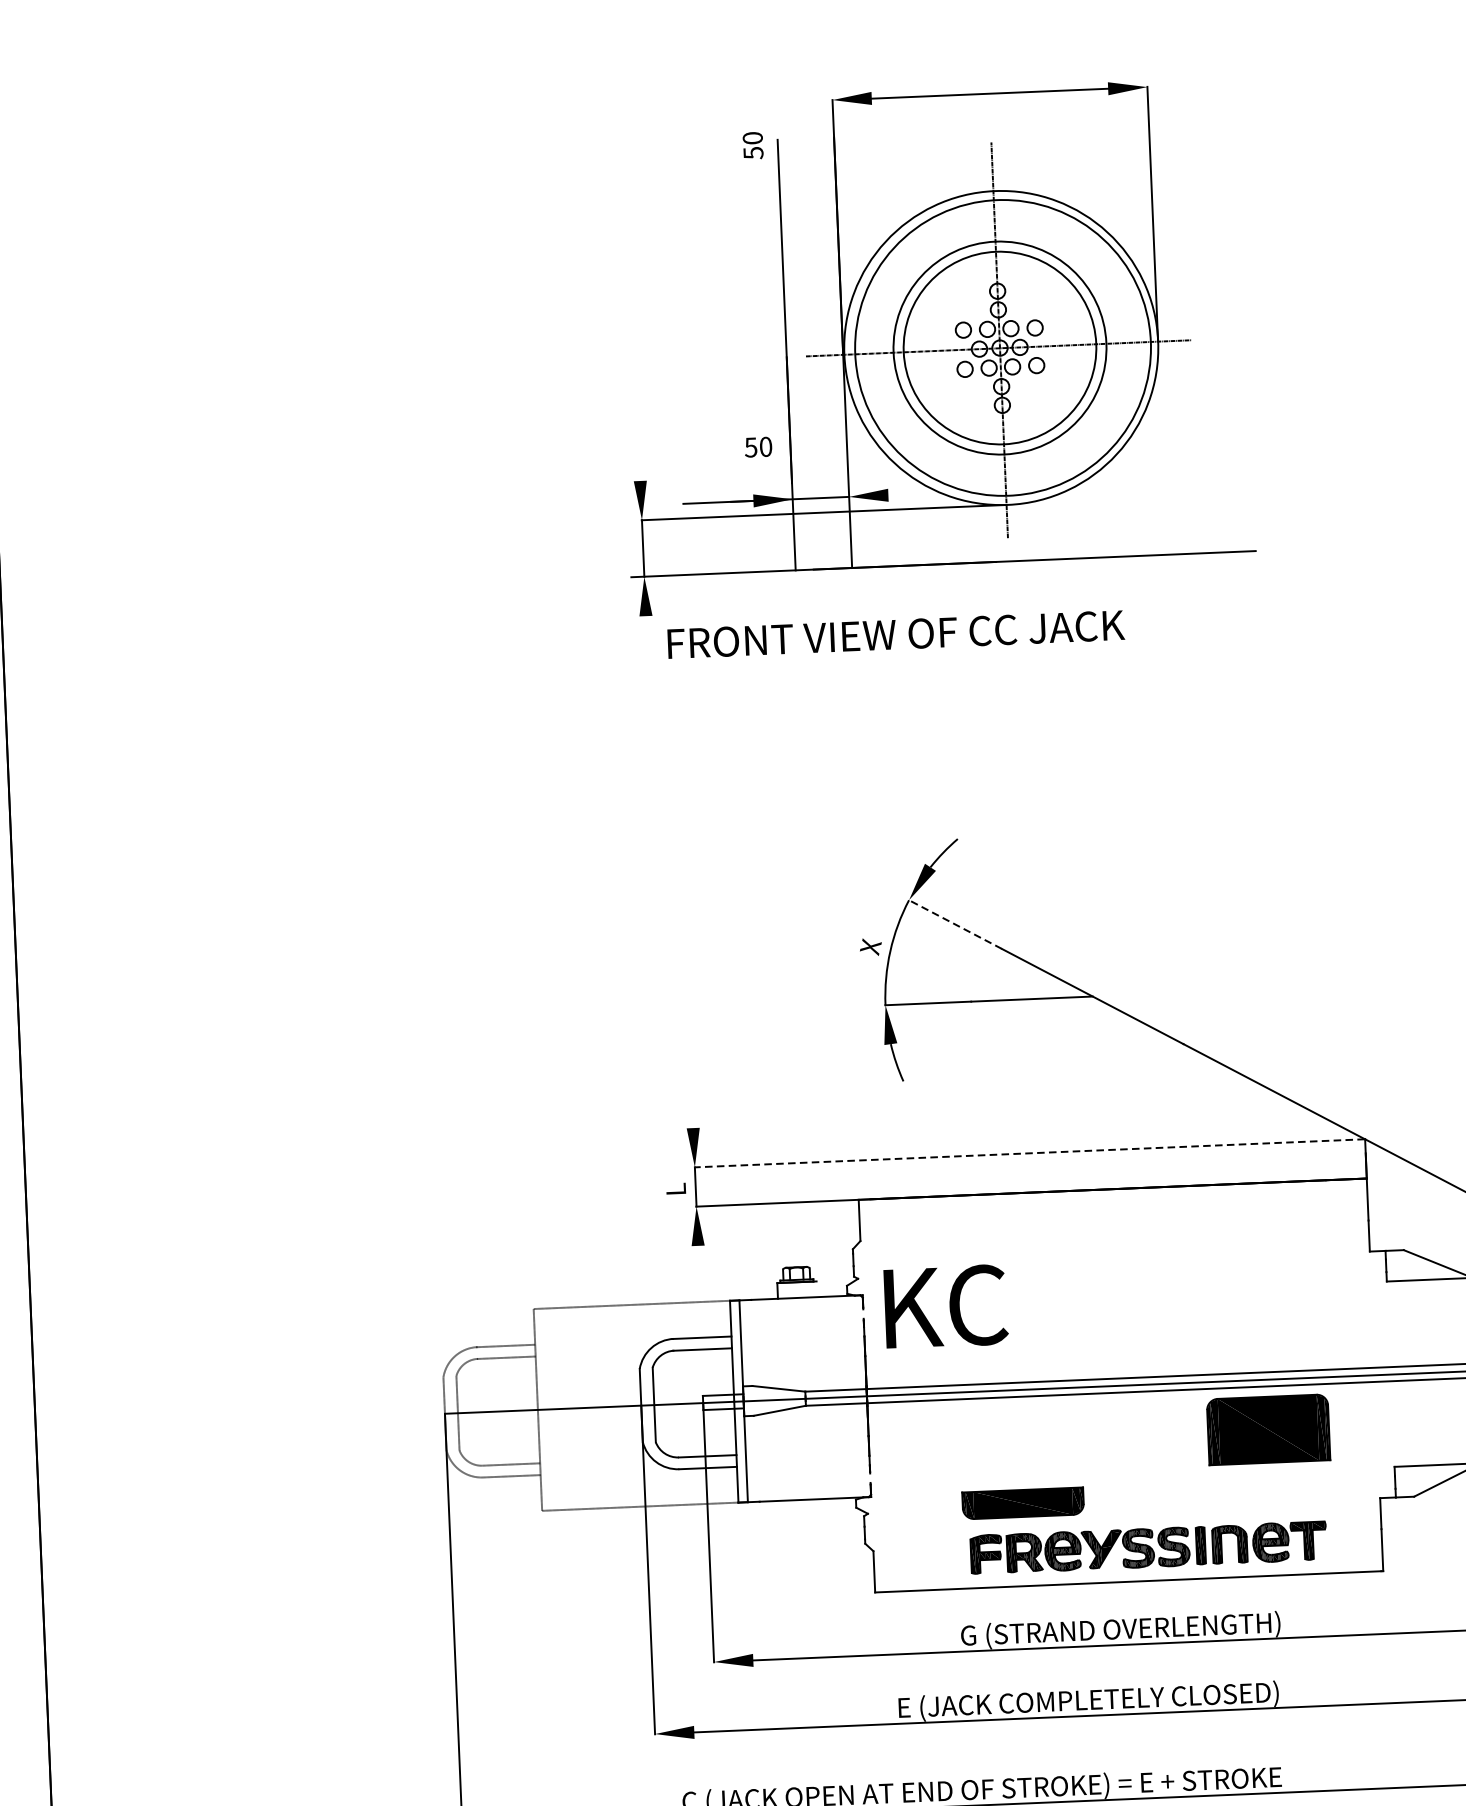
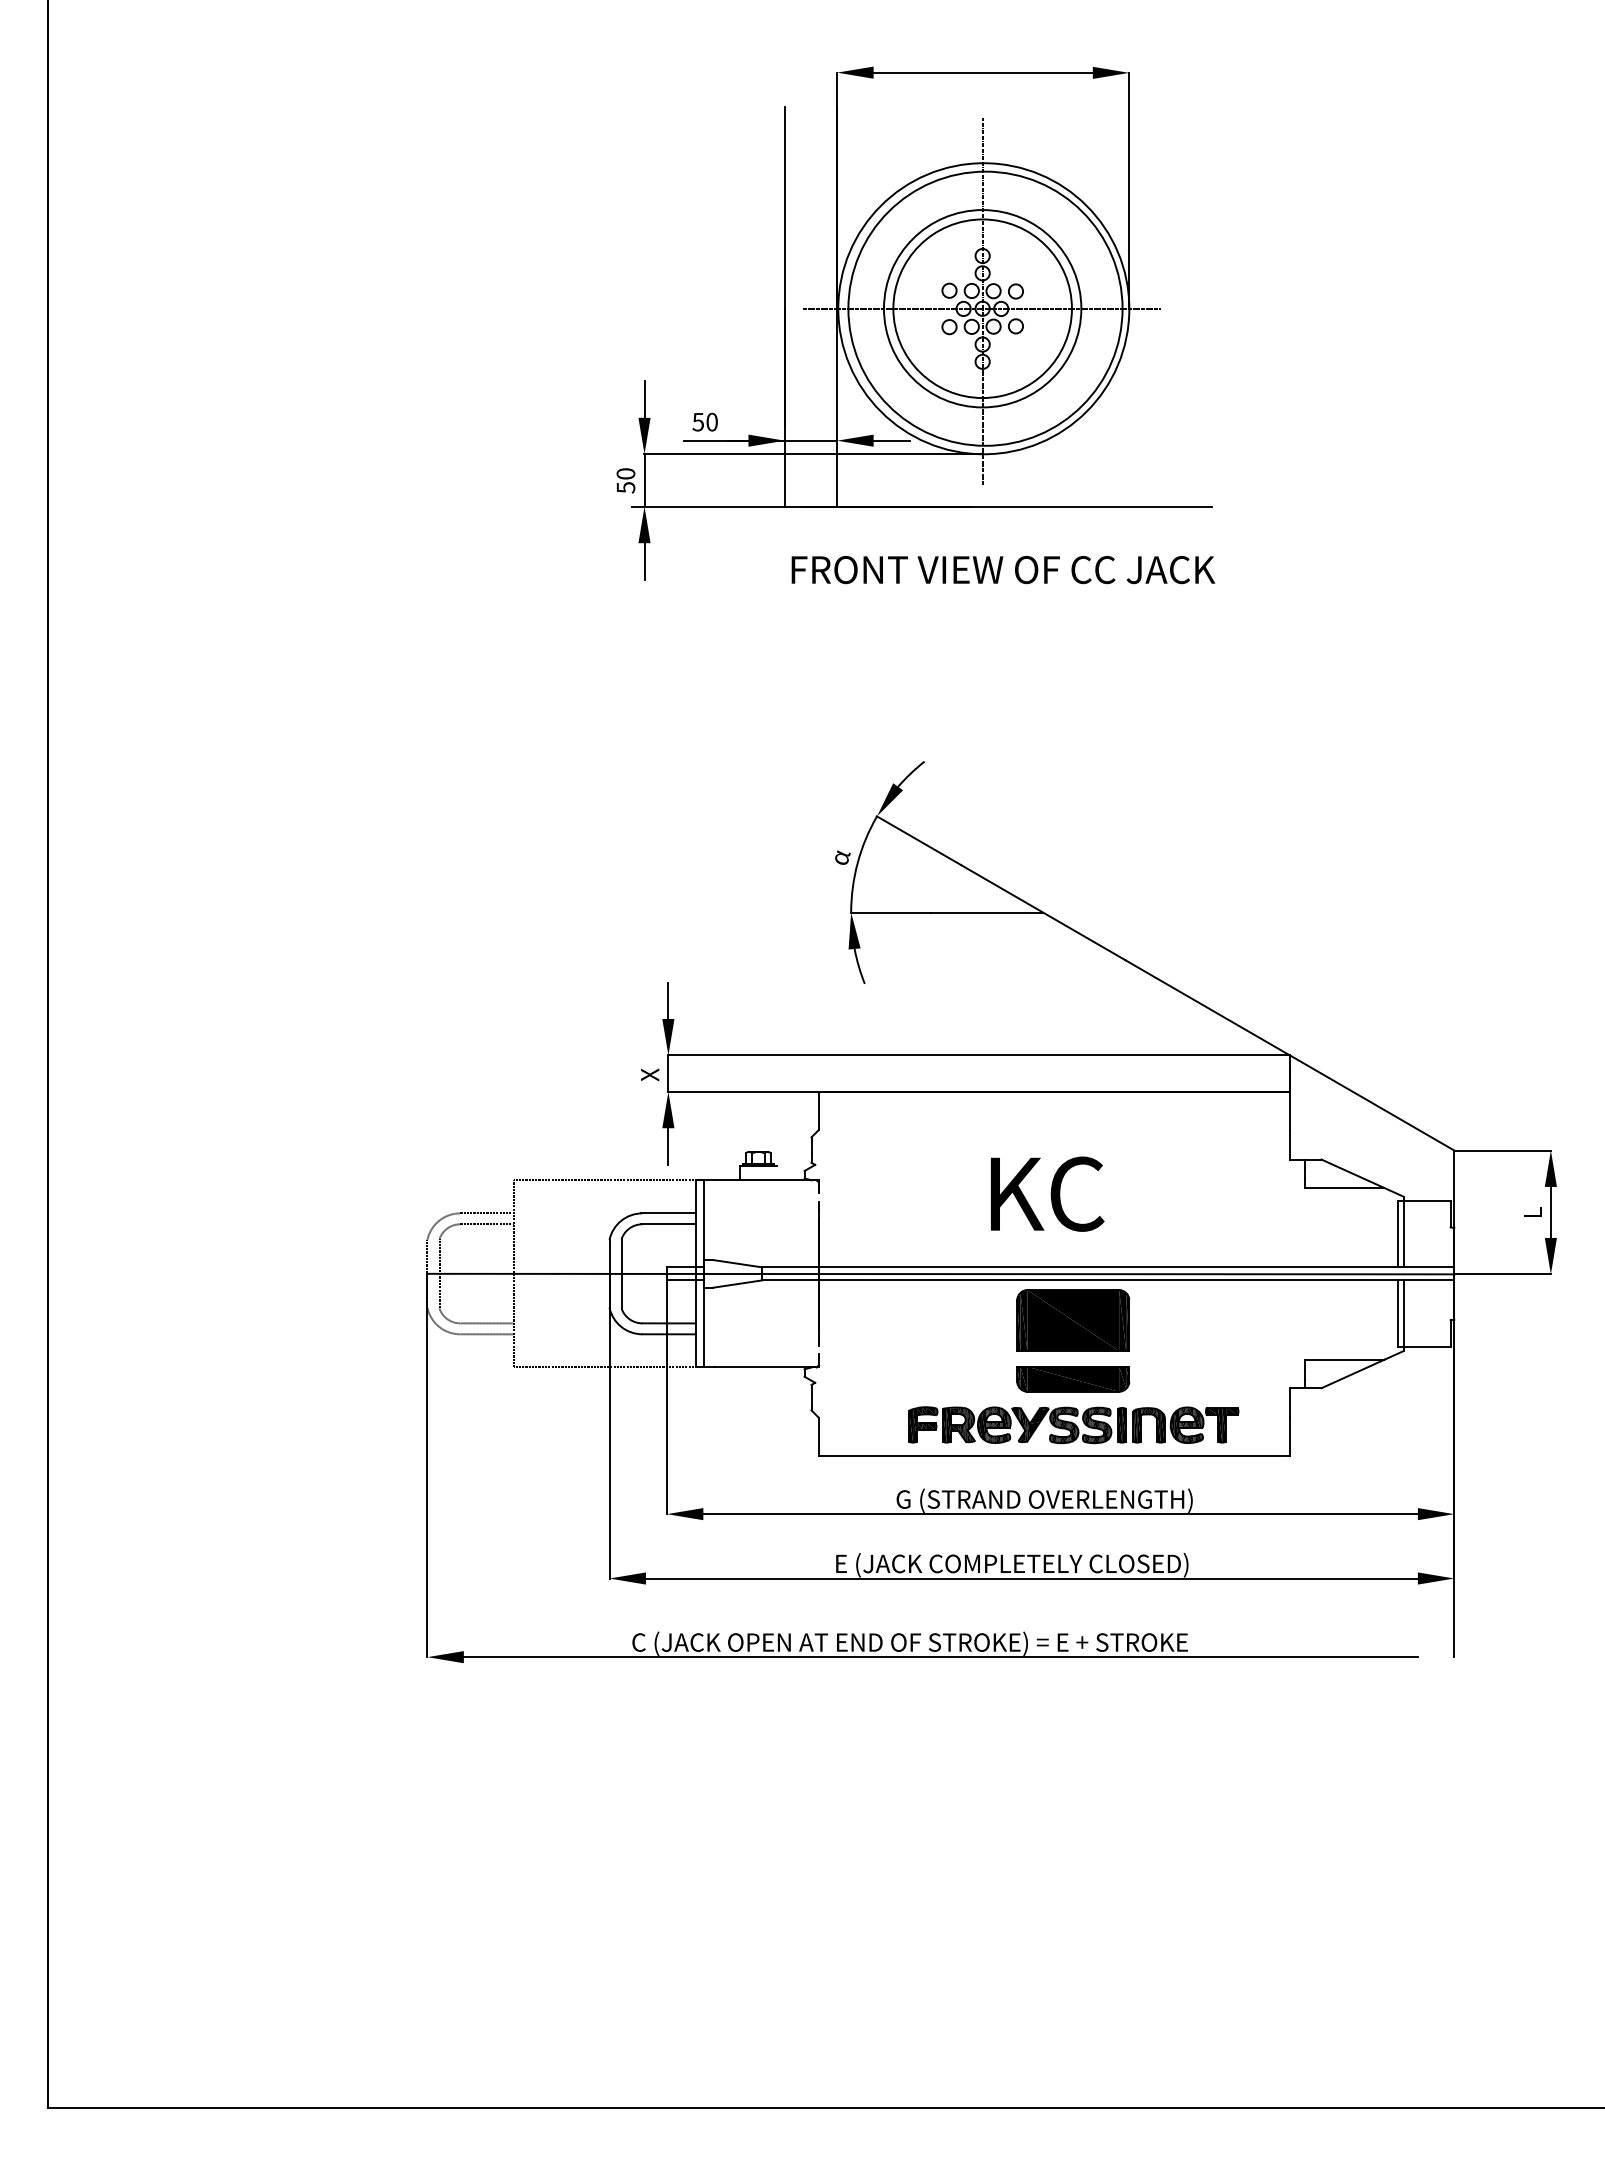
text: (752, 145) -> (625, 480), moved
text: (757, 446) -> (704, 421), moved
line: (639, 461) -> (644, 399), added
line: (907, 494) -> (891, 440), added
line: (646, 635) -> (644, 561), added
text: (896, 635) -> (1003, 570), moved
line: (954, 924) -> (918, 840), dashed -> solid
text: (870, 947) -> (839, 858), X -> α
line: (692, 1108) -> (668, 1000), added
line: (1029, 1153) -> (978, 1055), dashed -> solid
text: (676, 1188) -> (650, 1074), L -> X
line: (699, 1265) -> (668, 1146), added
text: (946, 1305) -> (1047, 1193), moved
part: (1268, 1429) -> (1073, 1320), moved
part: (1023, 1503) -> (1073, 1379), moved

